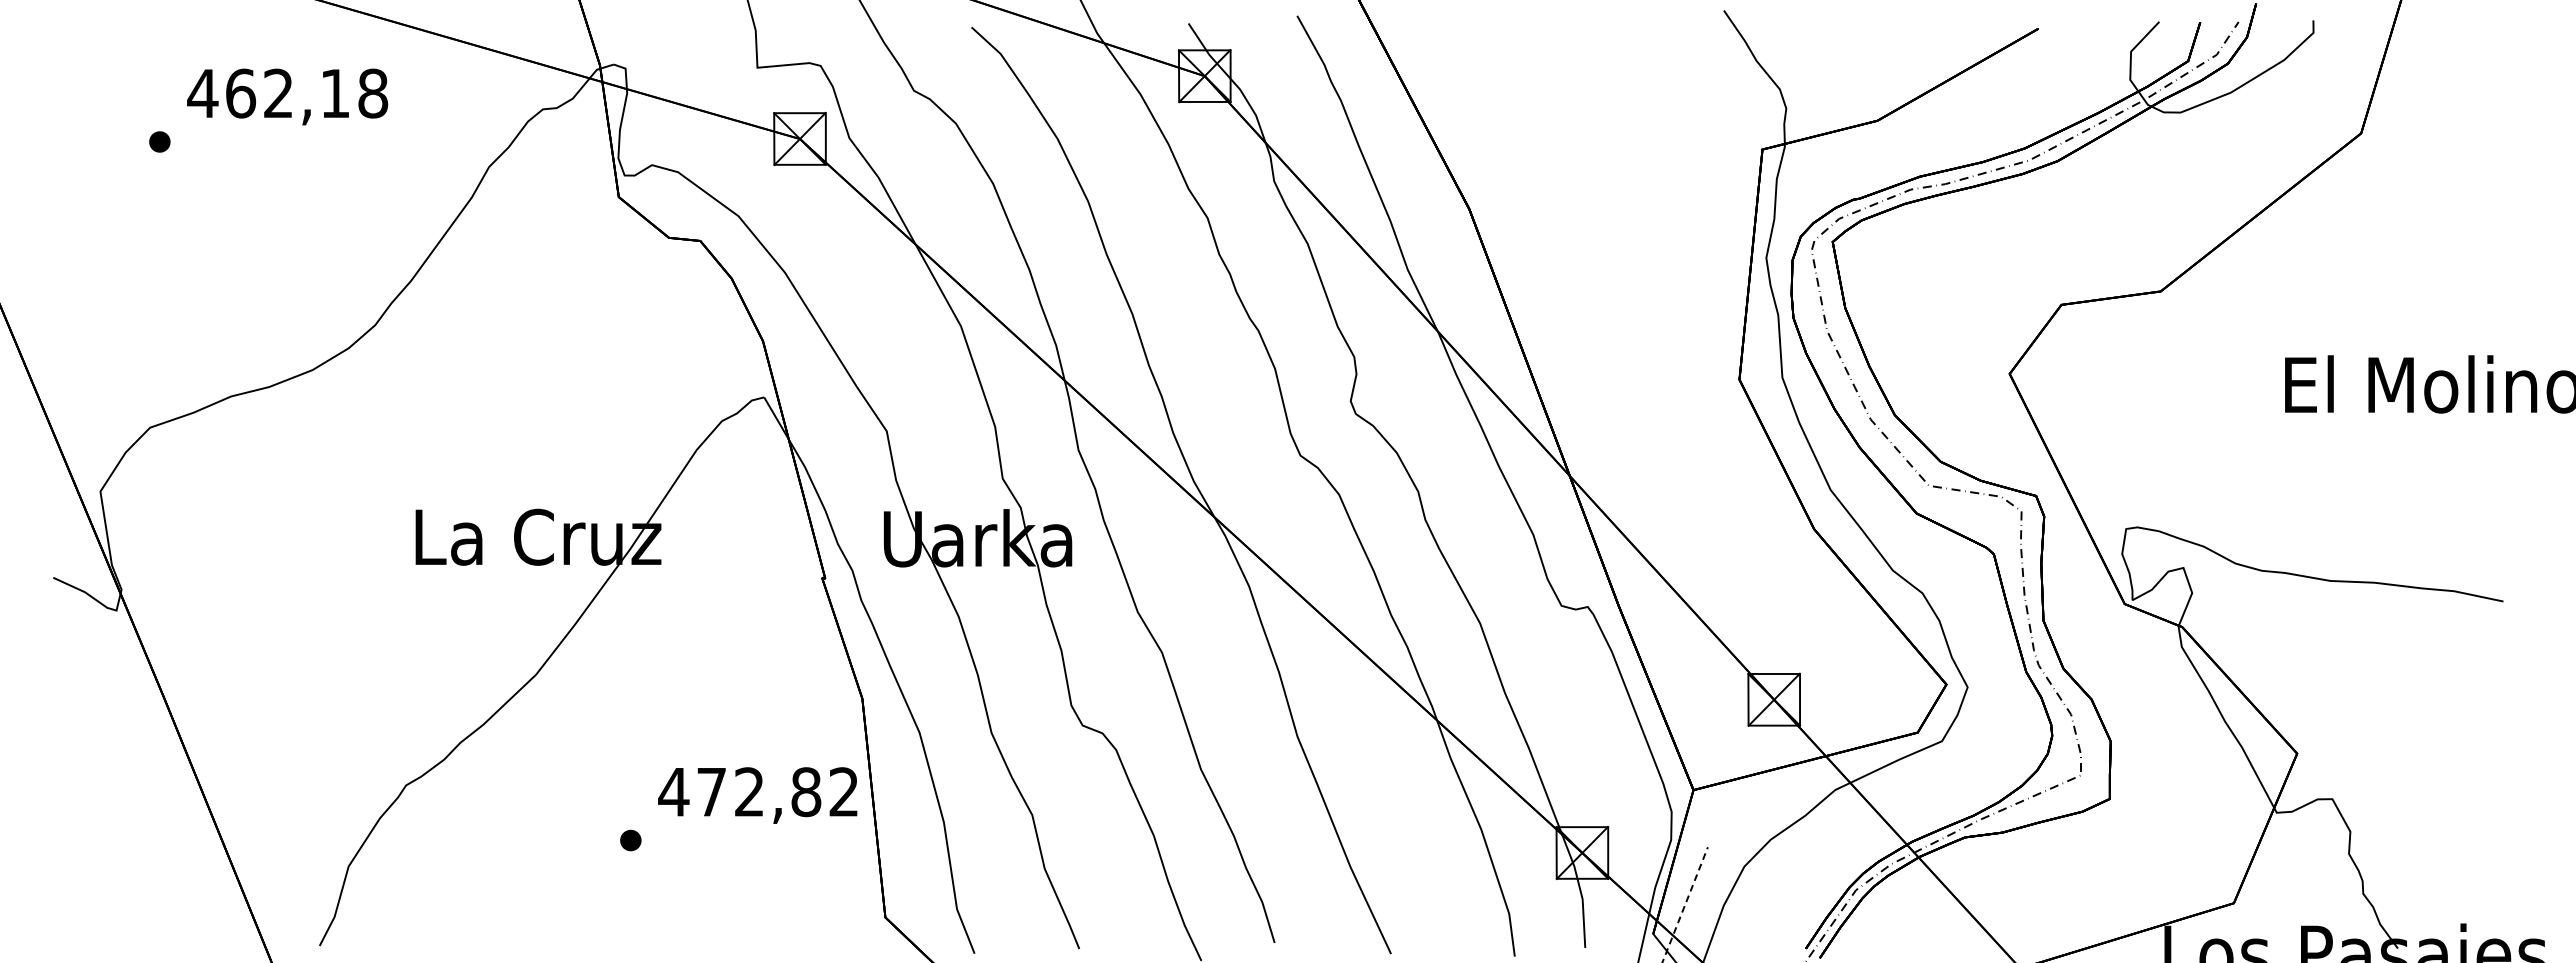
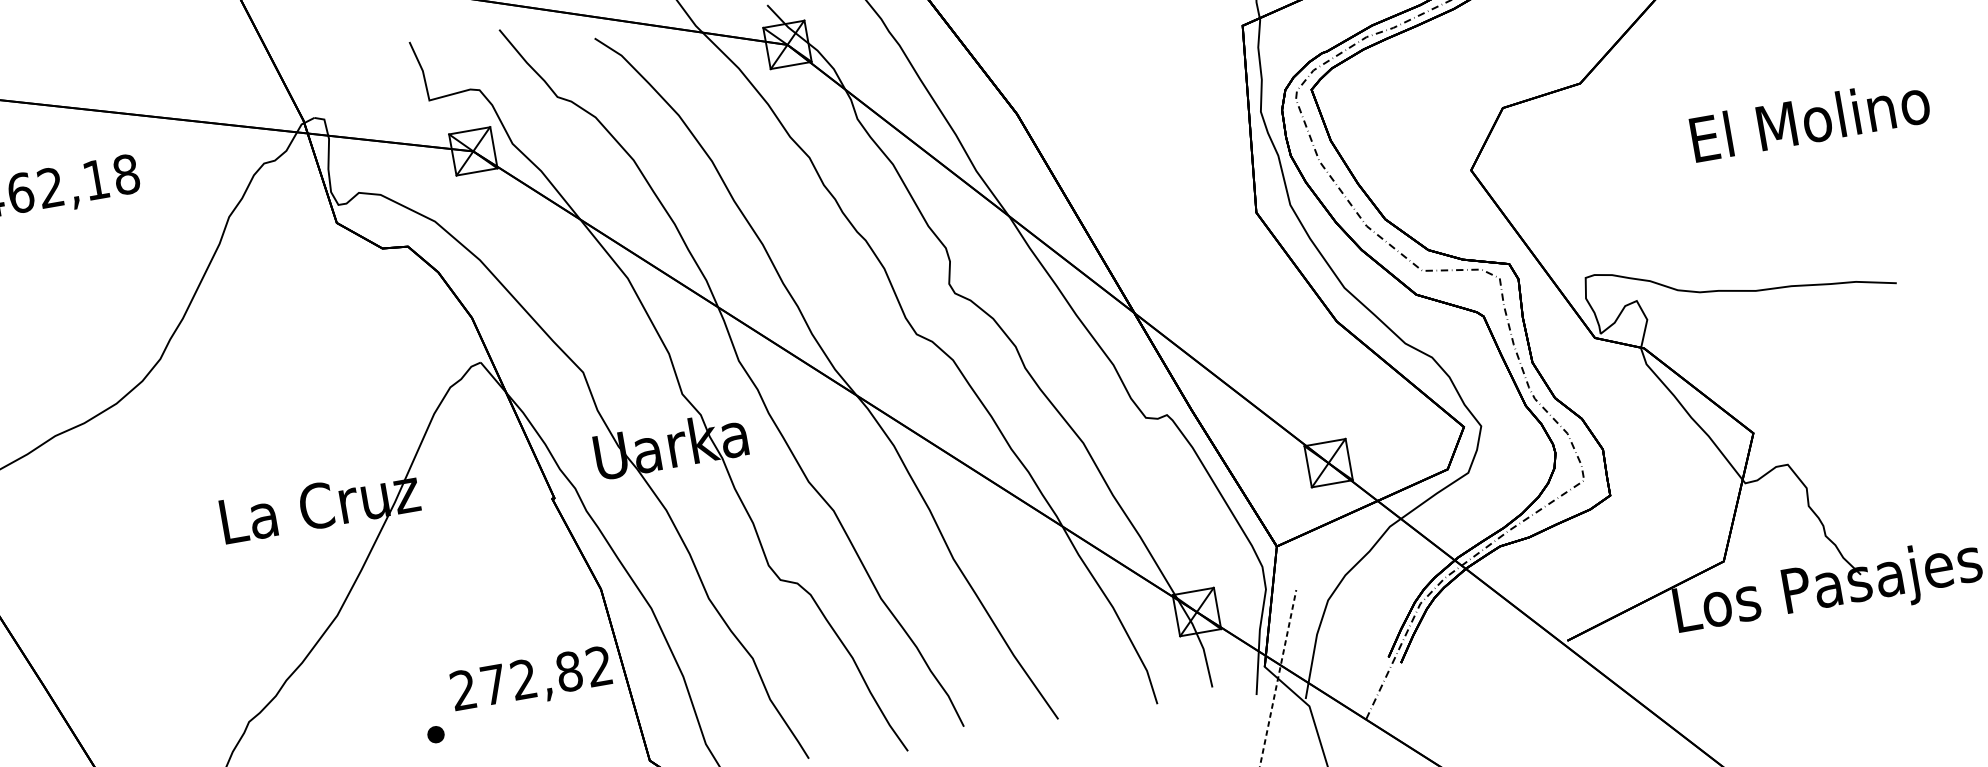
text: (673, 791) -> (463, 689), 472,82 -> 272,82

